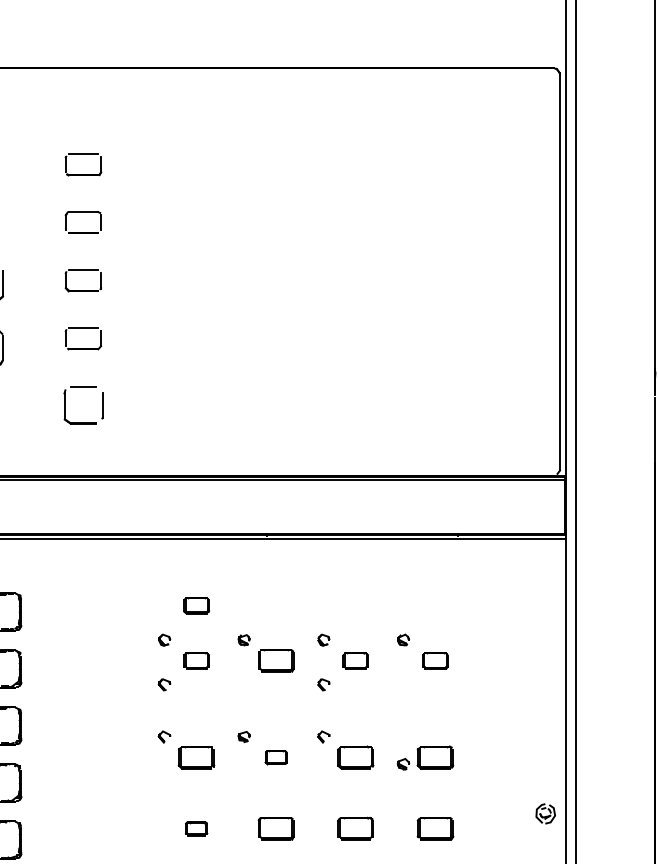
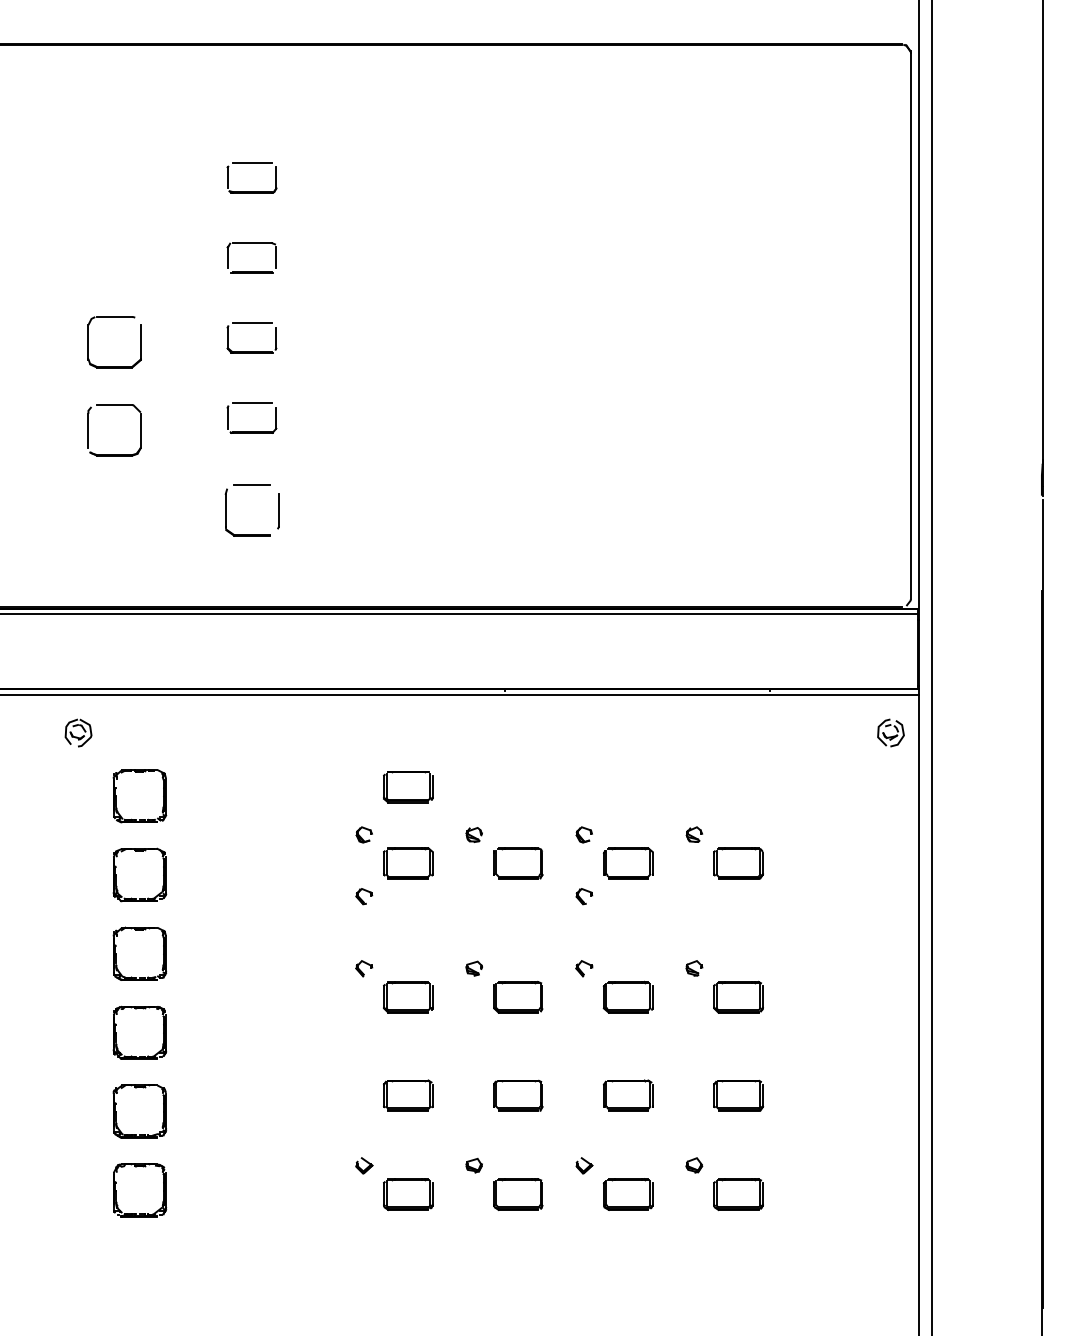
part: (196, 605) -> (408, 787), size x1.43
part: (196, 660) -> (408, 863), size x1.43
part: (355, 660) -> (627, 863), size x1.43
part: (435, 660) -> (738, 863), size x1.43
part: (276, 757) -> (518, 997), size x1.67
part: (403, 764) -> (694, 968), moved
part: (545, 813) -> (890, 732), moved
part: (196, 828) -> (408, 1095), size x1.67

